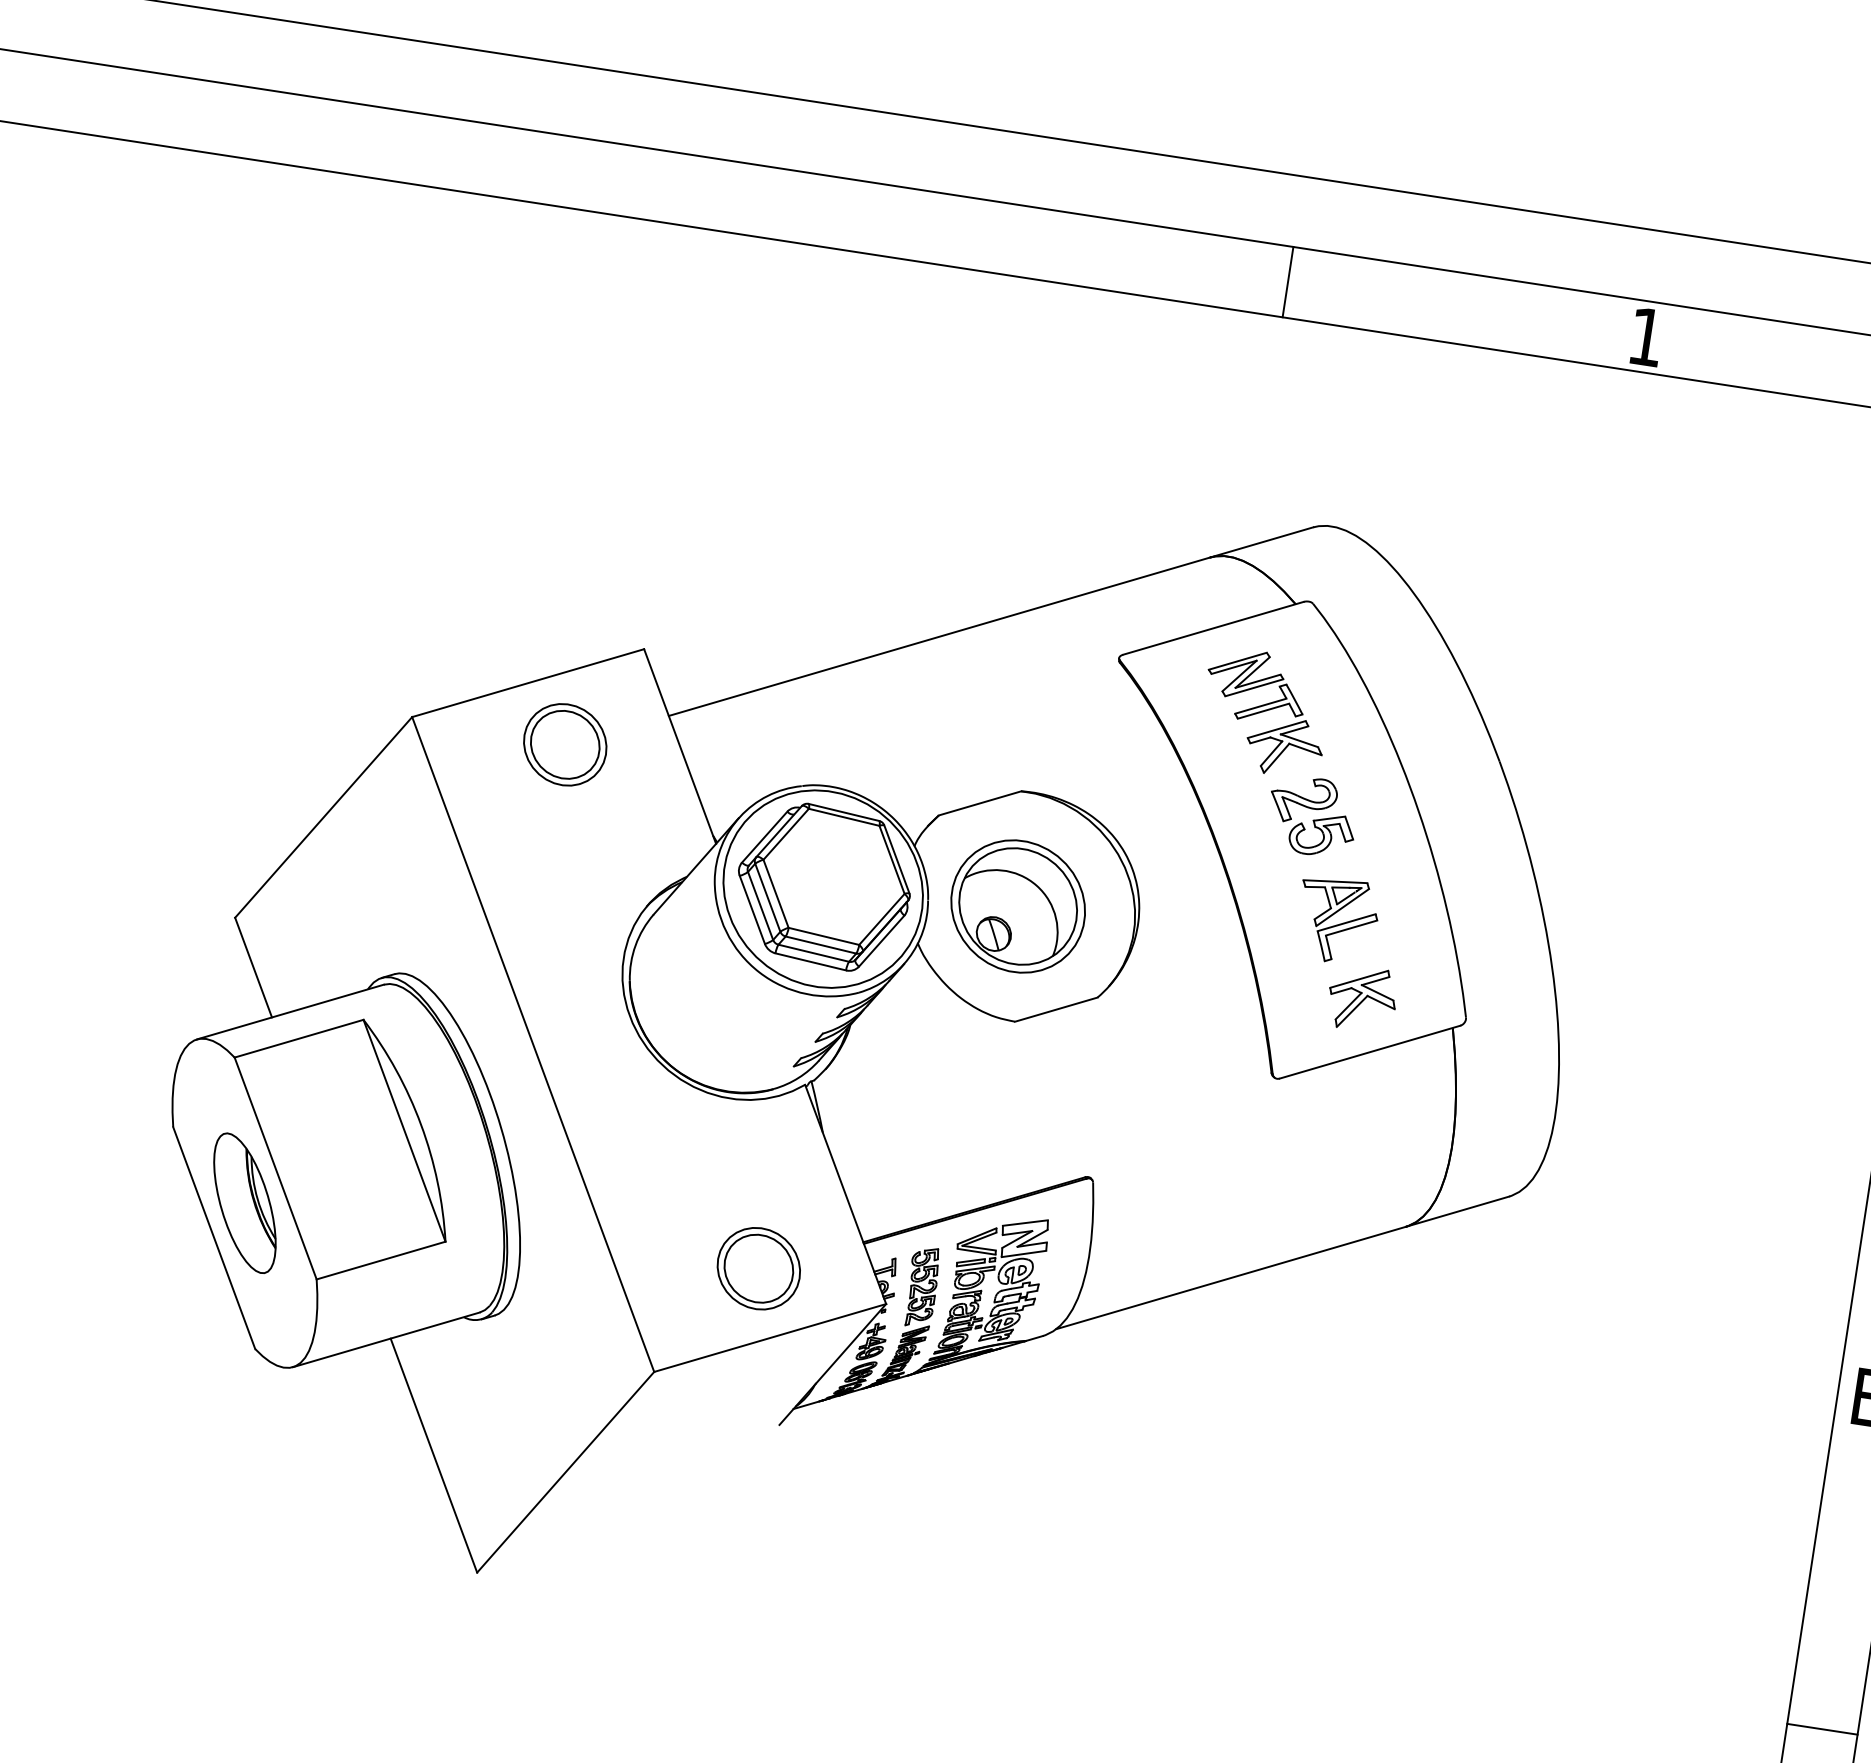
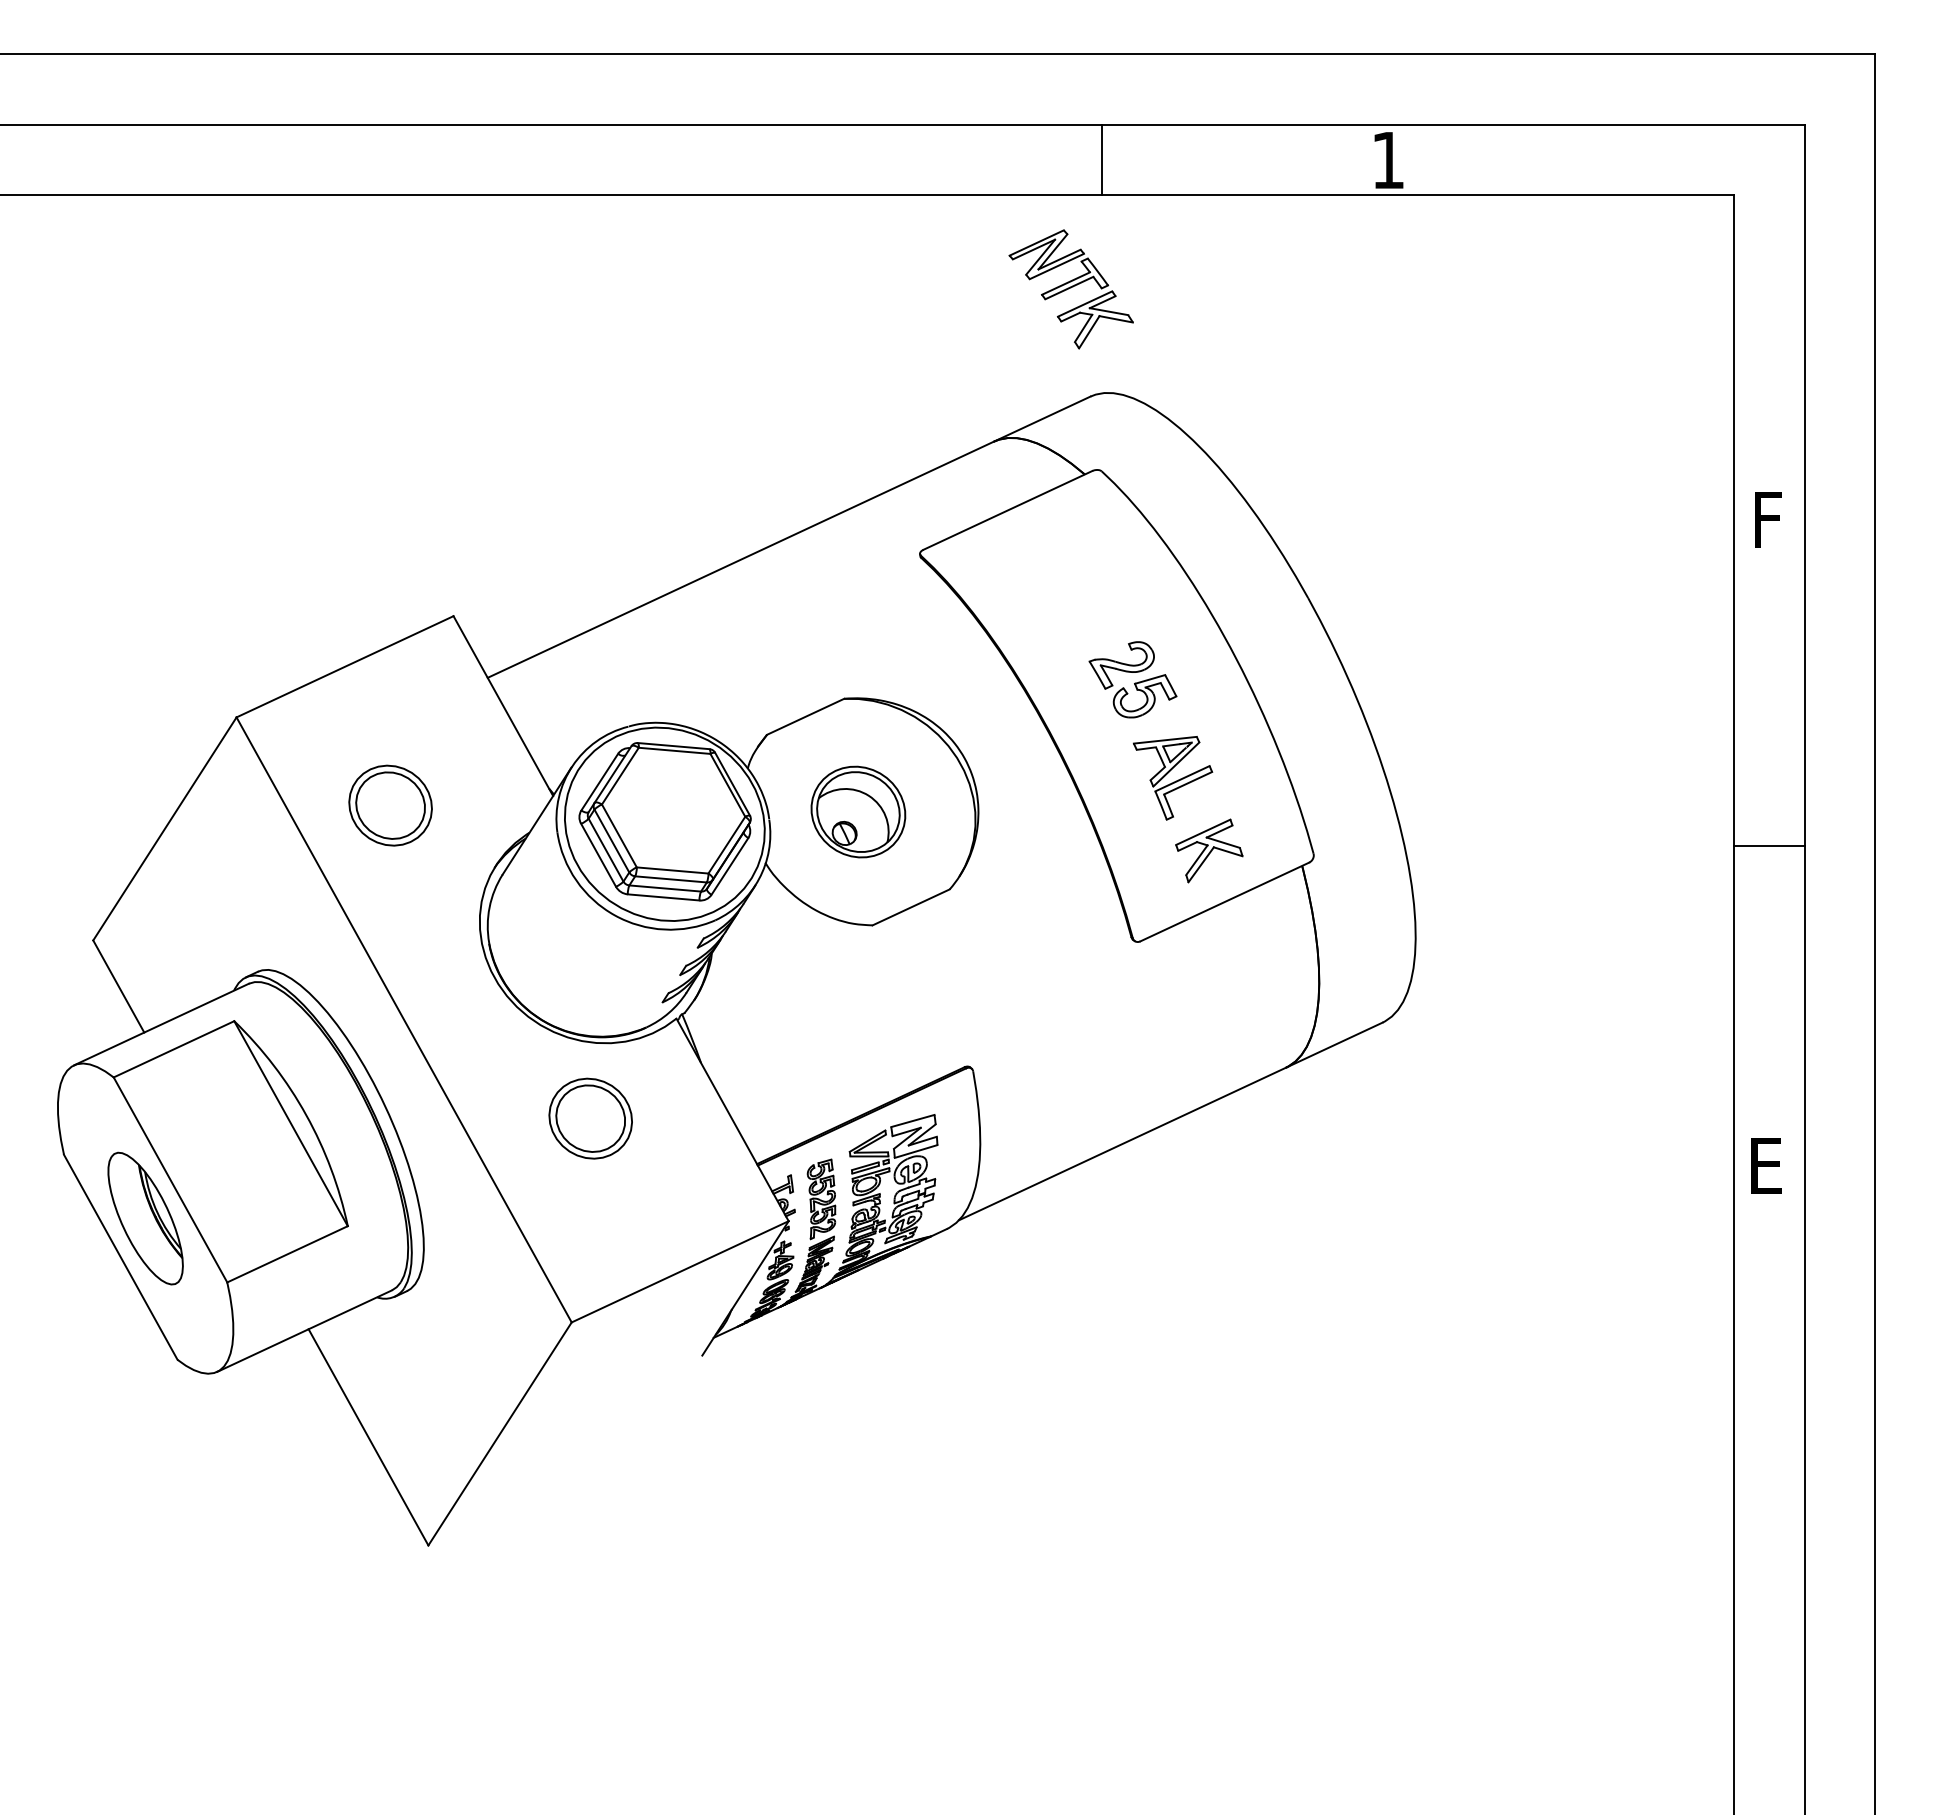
line: (1288, 281) -> (1102, 159), moved
part: (1264, 712) -> (1070, 289), moved
part: (565, 744) -> (390, 805), moved
part: (1018, 905) -> (858, 811), size x0.7
part: (758, 1268) -> (590, 1118), moved
line: (1822, 1729) -> (1769, 1497), removed

